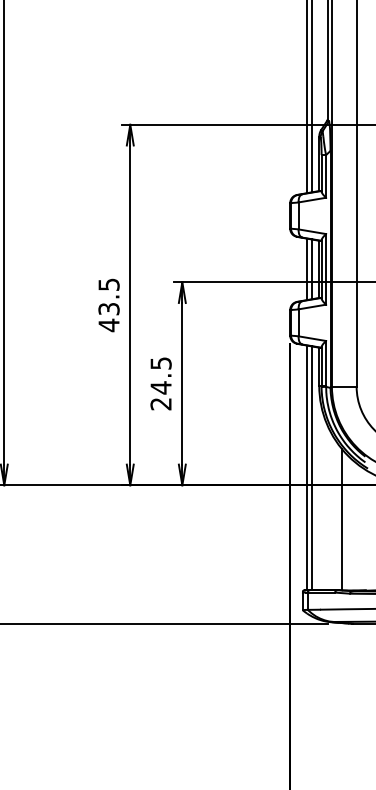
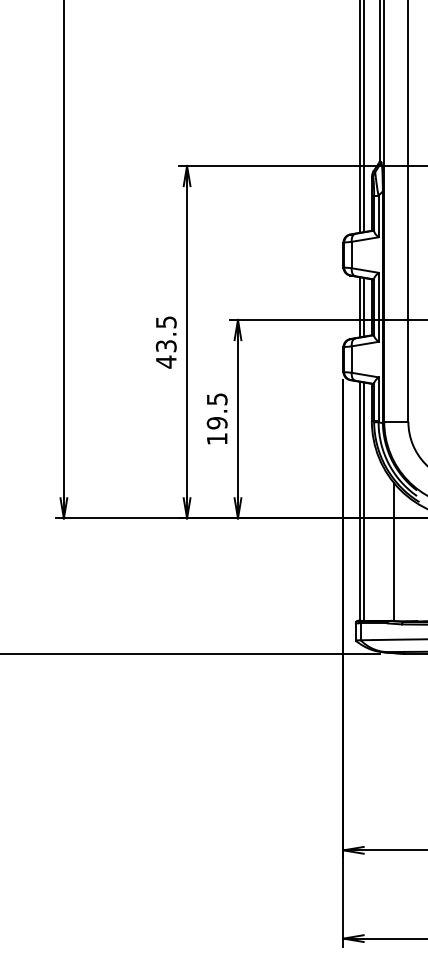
text: (160, 395) -> (216, 430), 24.5 -> 19.5

